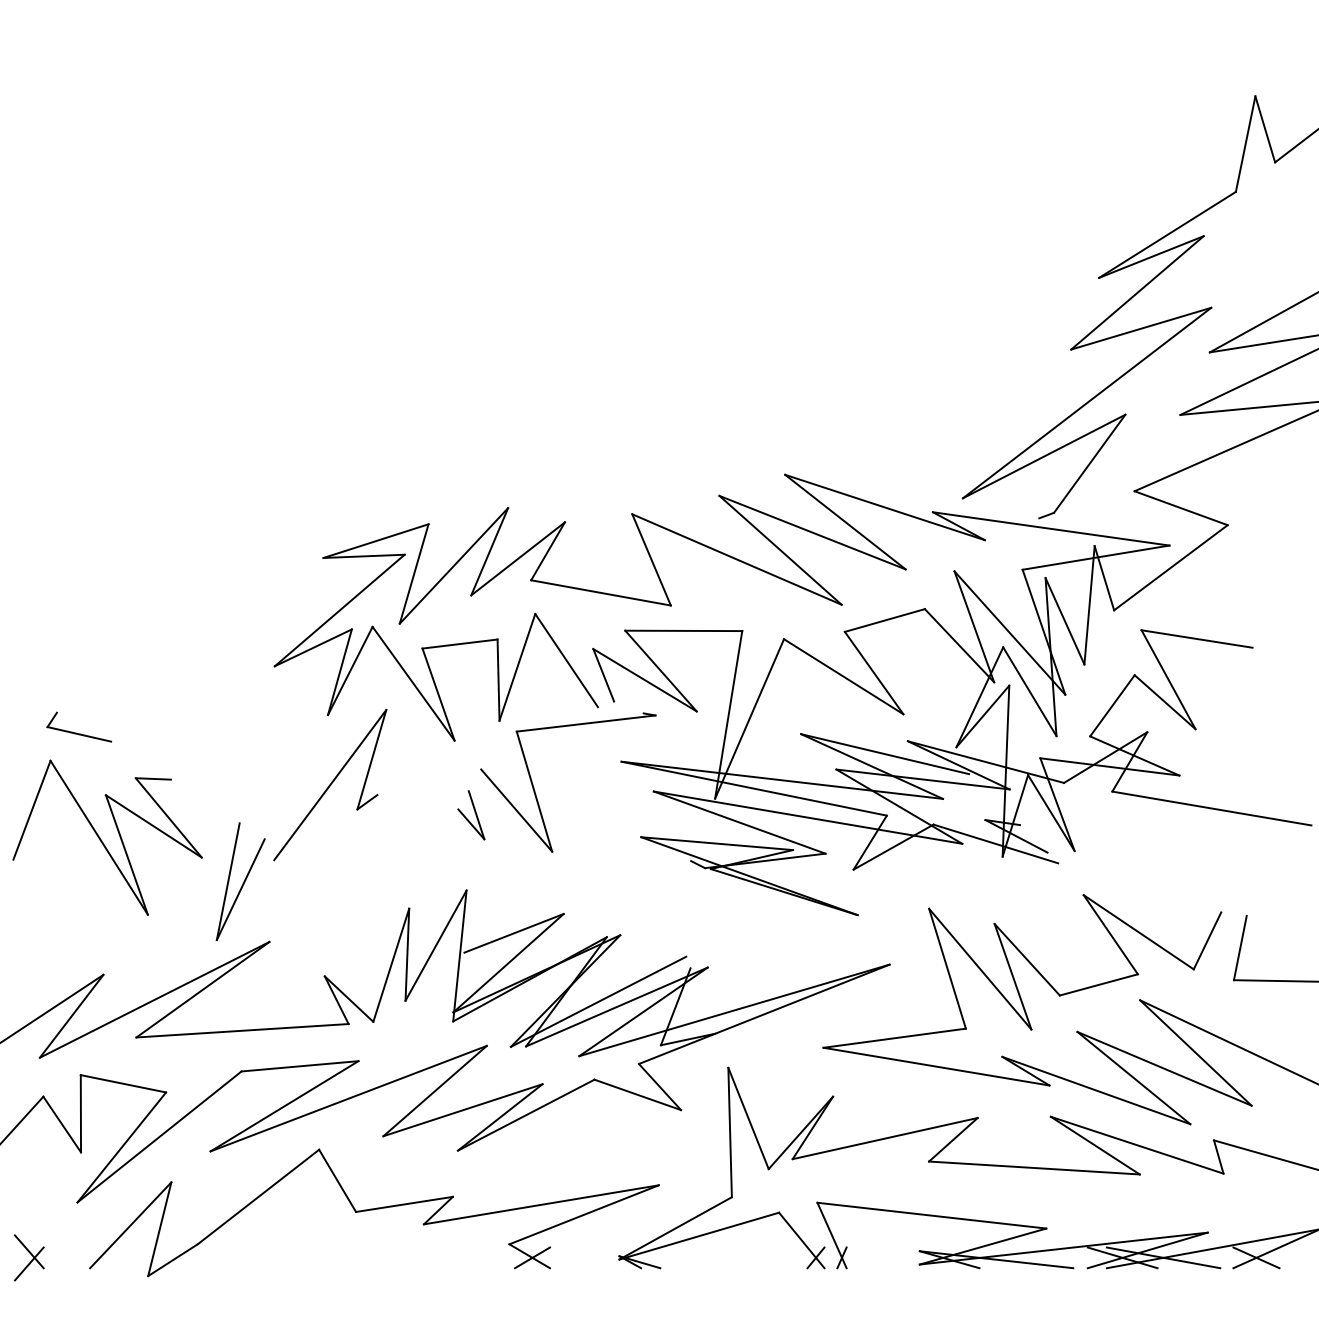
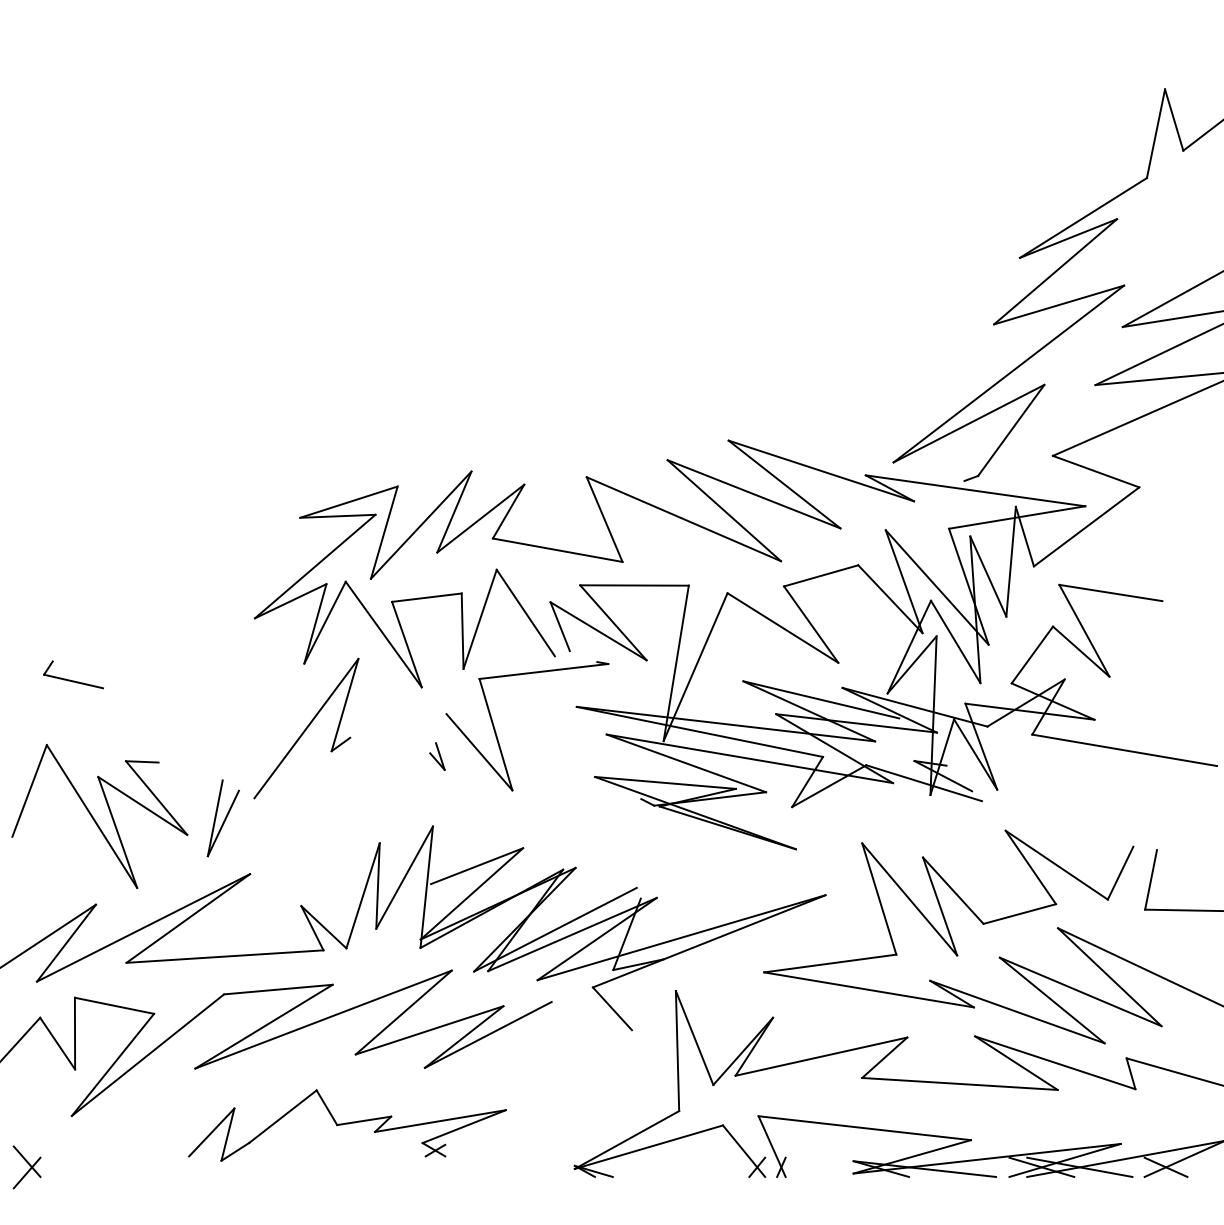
part: (471, 815) -> (437, 756), size x0.6
part: (107, 837) -> (99, 816), moved
part: (240, 881) -> (223, 818), size x0.7
line: (637, 1095) -> (591, 1016), removed
part: (374, 1212) -> (347, 1125), size x0.6

